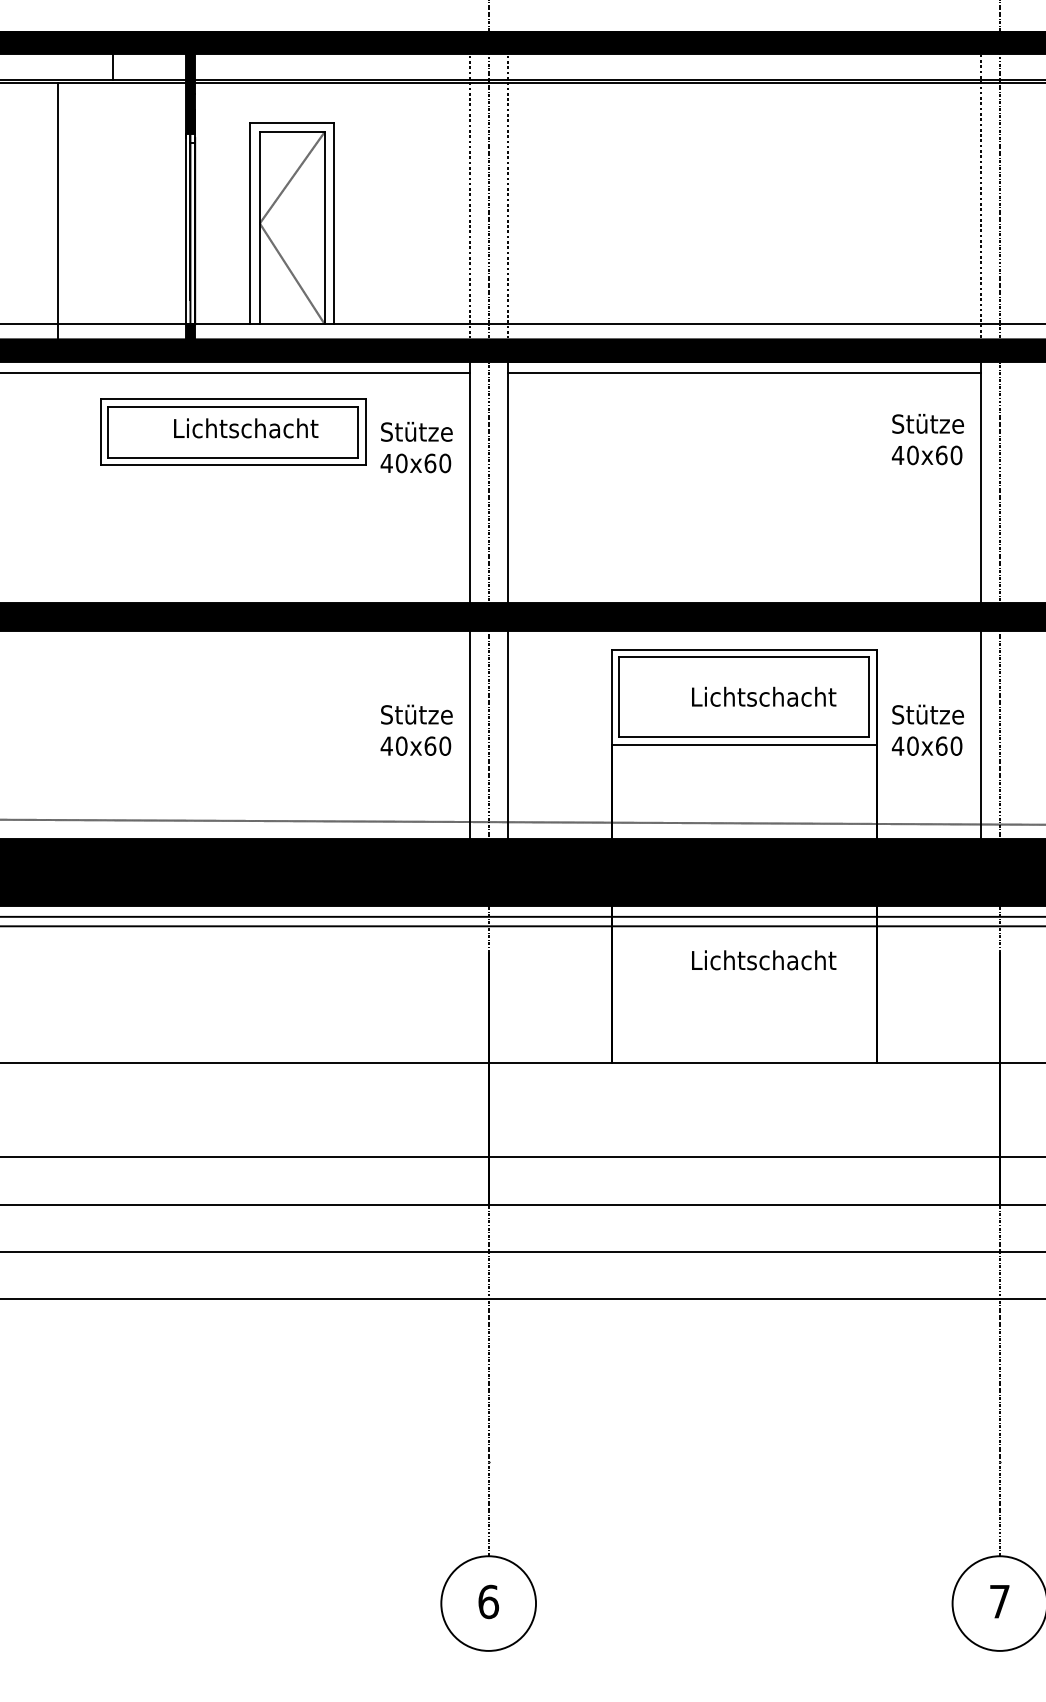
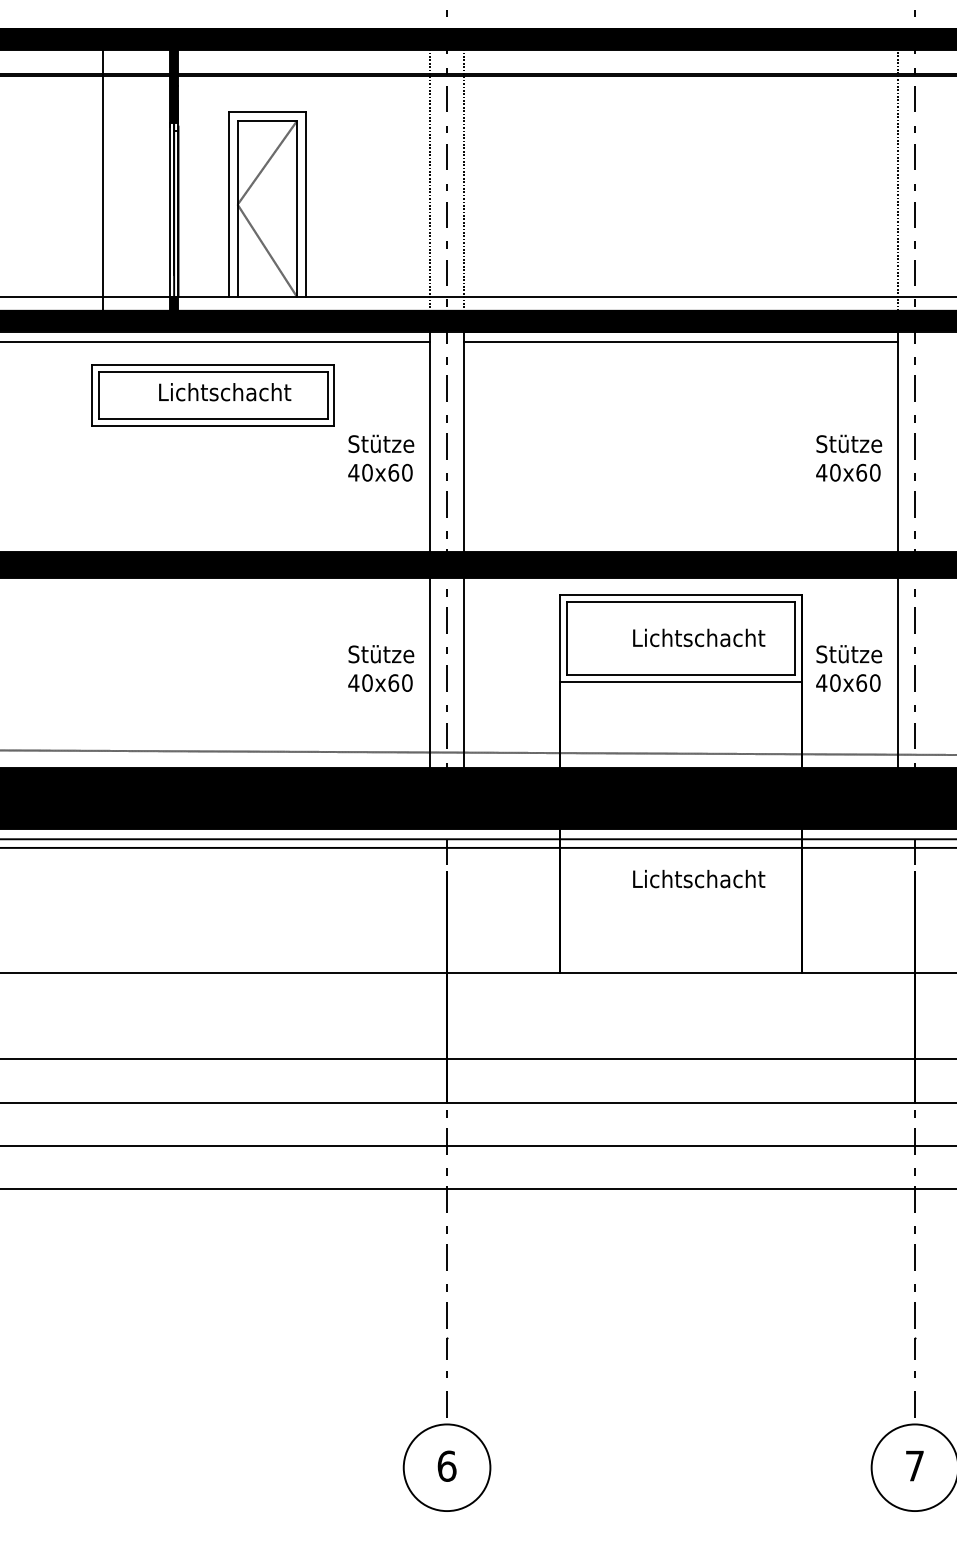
line: (58, 210) -> (103, 192), moved
text: (927, 439) -> (848, 458), moved
text: (416, 447) -> (381, 458), moved

